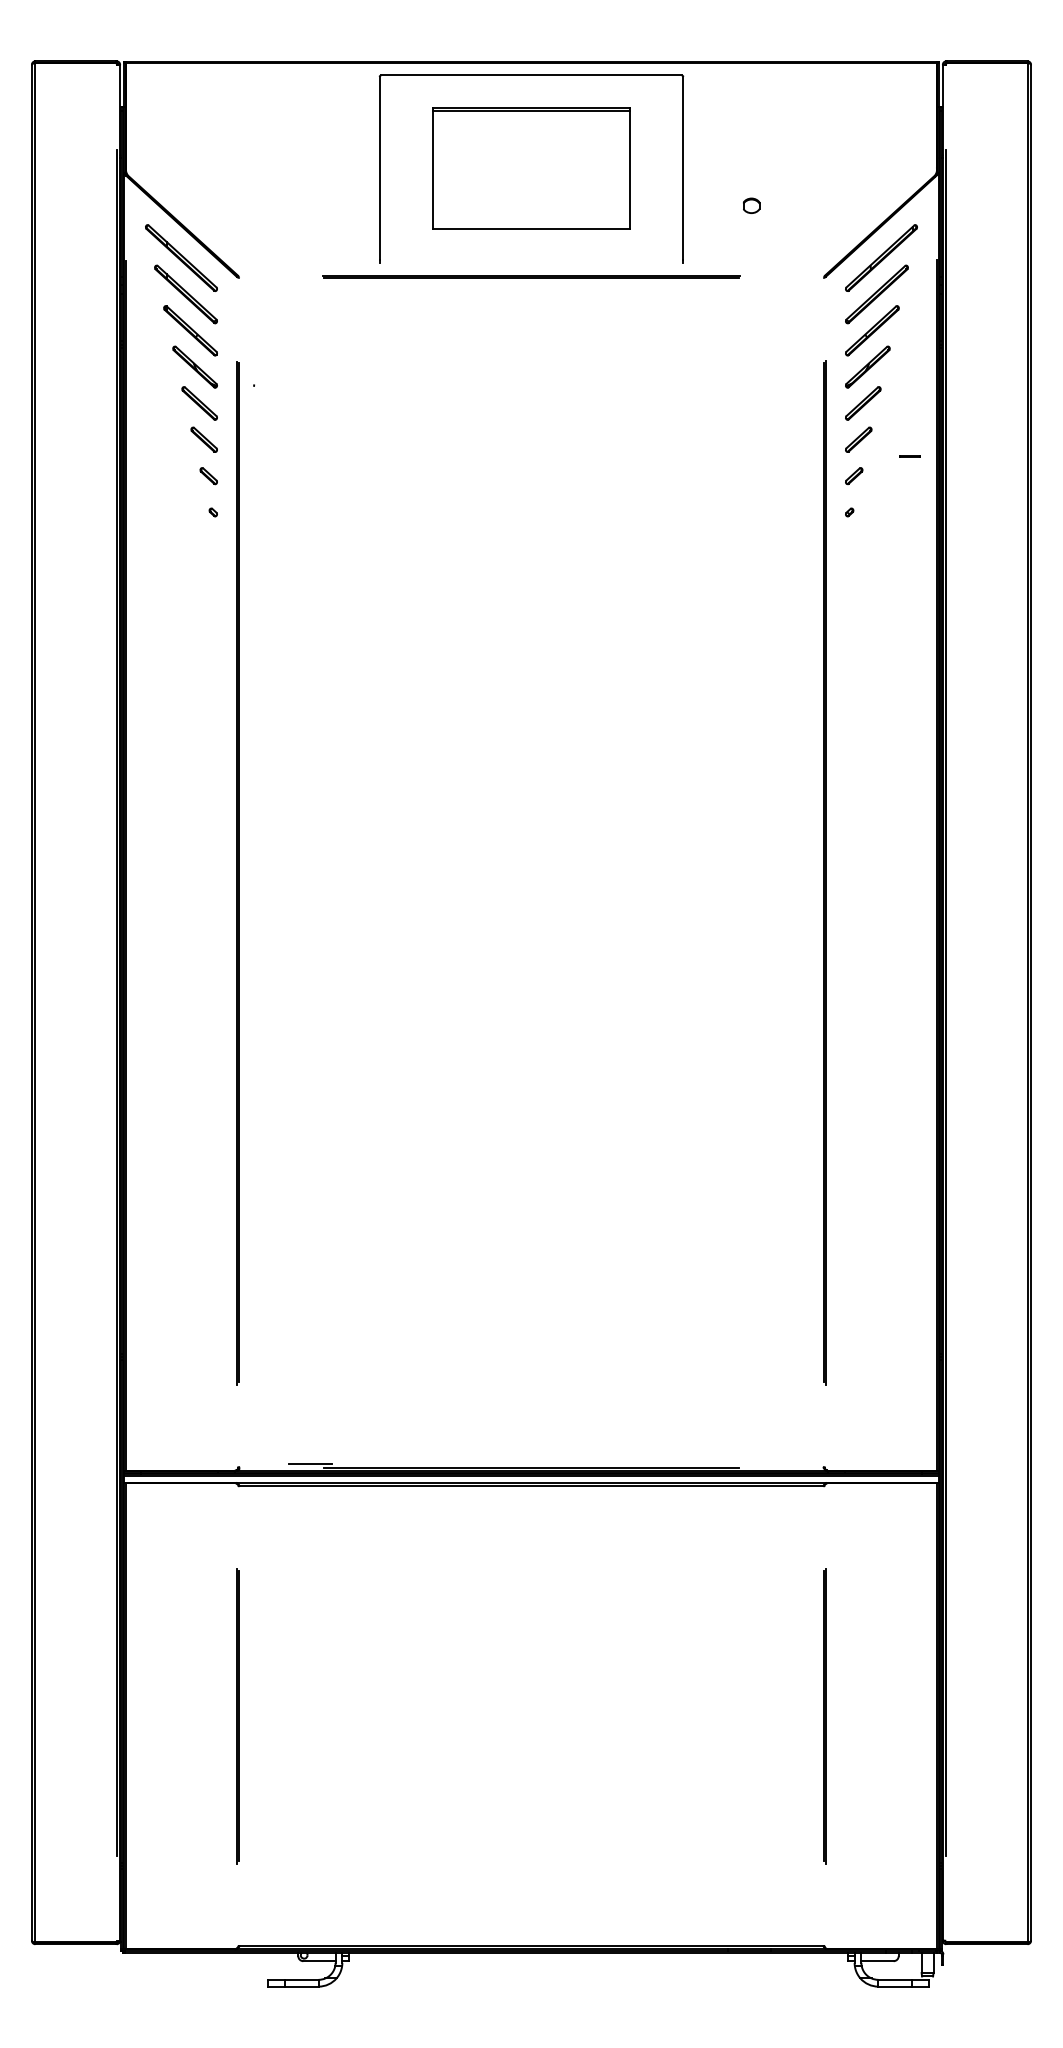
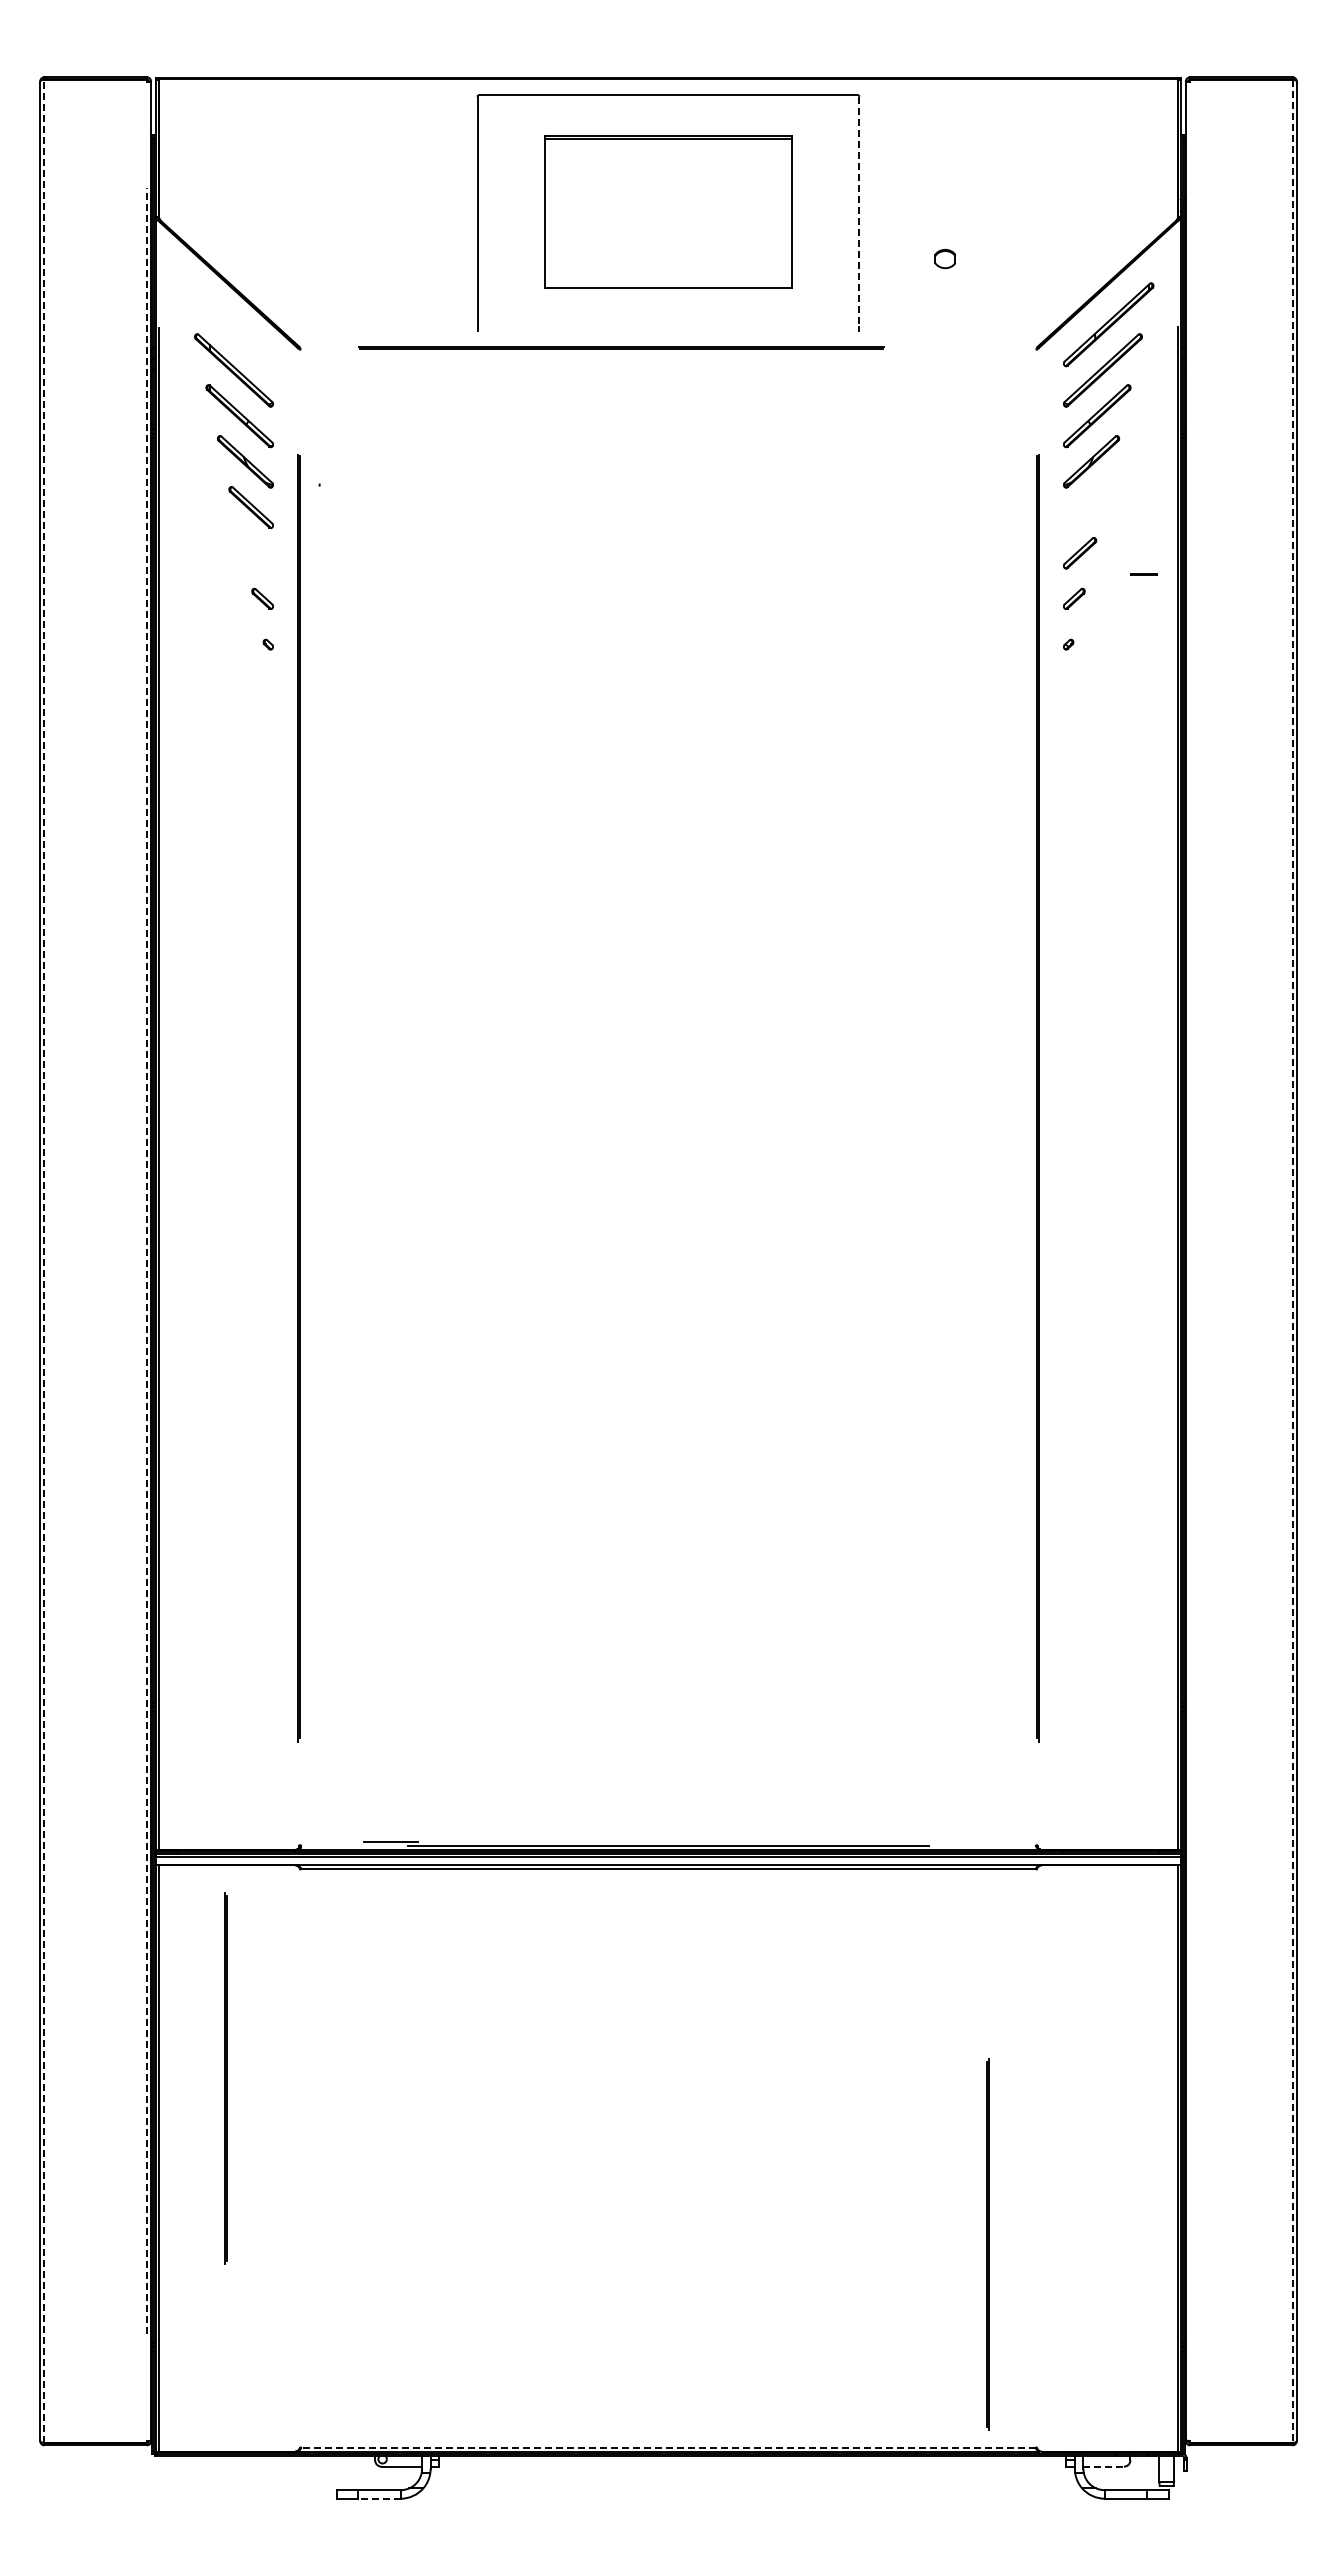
line: (683, 168) -> (859, 212), solid -> dashed
part: (180, 257) -> (227, 324), removed
line: (531, 276) -> (621, 347), moved
part: (863, 403) -> (1085, 507), removed
part: (203, 439) -> (256, 553), removed
line: (35, 1002) -> (44, 1261), solid -> dashed
line: (116, 1002) -> (146, 1260), solid -> dashed
line: (946, 1002) -> (1190, 1261), removed
line: (1027, 1002) -> (1292, 1261), solid -> dashed
line: (237, 1716) -> (225, 2078), moved
line: (824, 1716) -> (987, 2244), moved
line: (531, 1945) -> (668, 2447), solid -> dashed
line: (878, 1961) -> (1104, 2466), solid -> dashed
line: (300, 1986) -> (378, 2498), solid -> dashed

